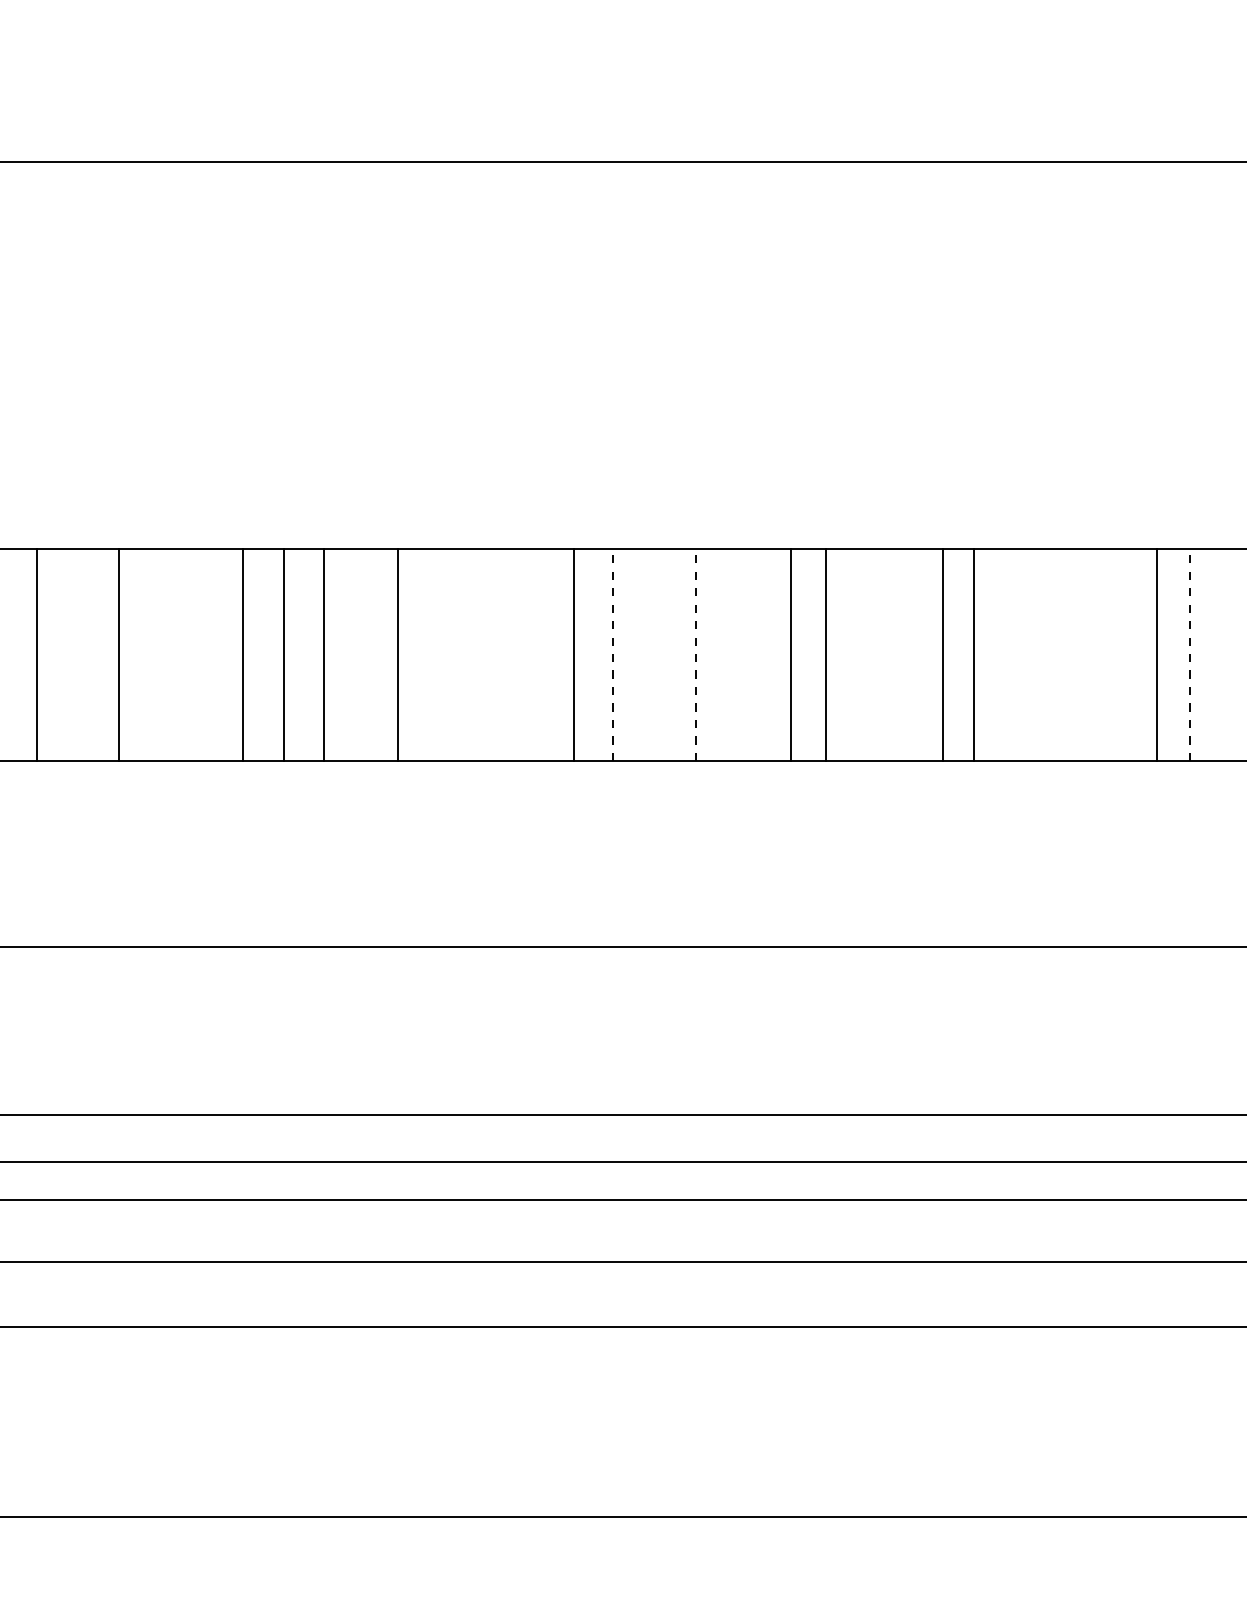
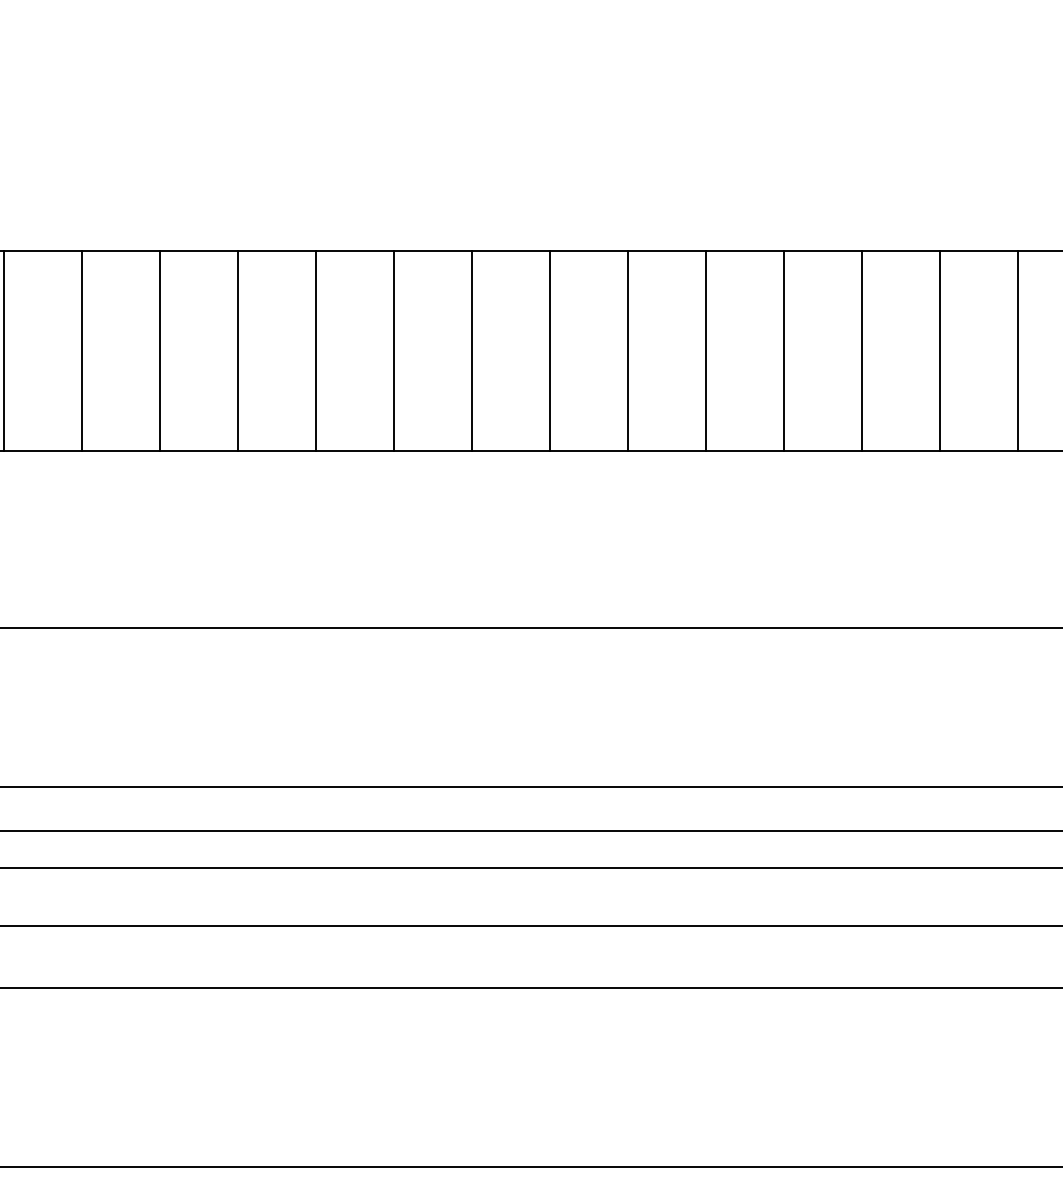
line: (242, 655) -> (81, 351), moved
line: (324, 655) -> (238, 351), moved
line: (397, 655) -> (315, 351), moved
line: (573, 655) -> (393, 351), moved
line: (613, 655) -> (472, 351), dashed -> solid
line: (695, 655) -> (549, 351), dashed -> solid
line: (791, 655) -> (706, 351), moved
line: (825, 655) -> (627, 351), moved
line: (973, 655) -> (861, 351), moved
line: (1157, 655) -> (940, 351), moved
line: (1189, 655) -> (1018, 351), dashed -> solid

